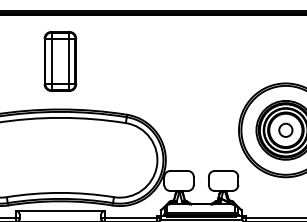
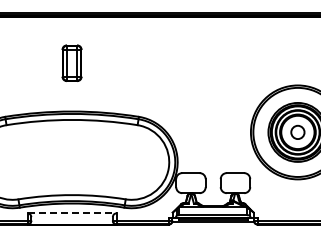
part: (59, 60) -> (71, 62), size x0.6
line: (60, 211) -> (72, 213), solid -> dashed

